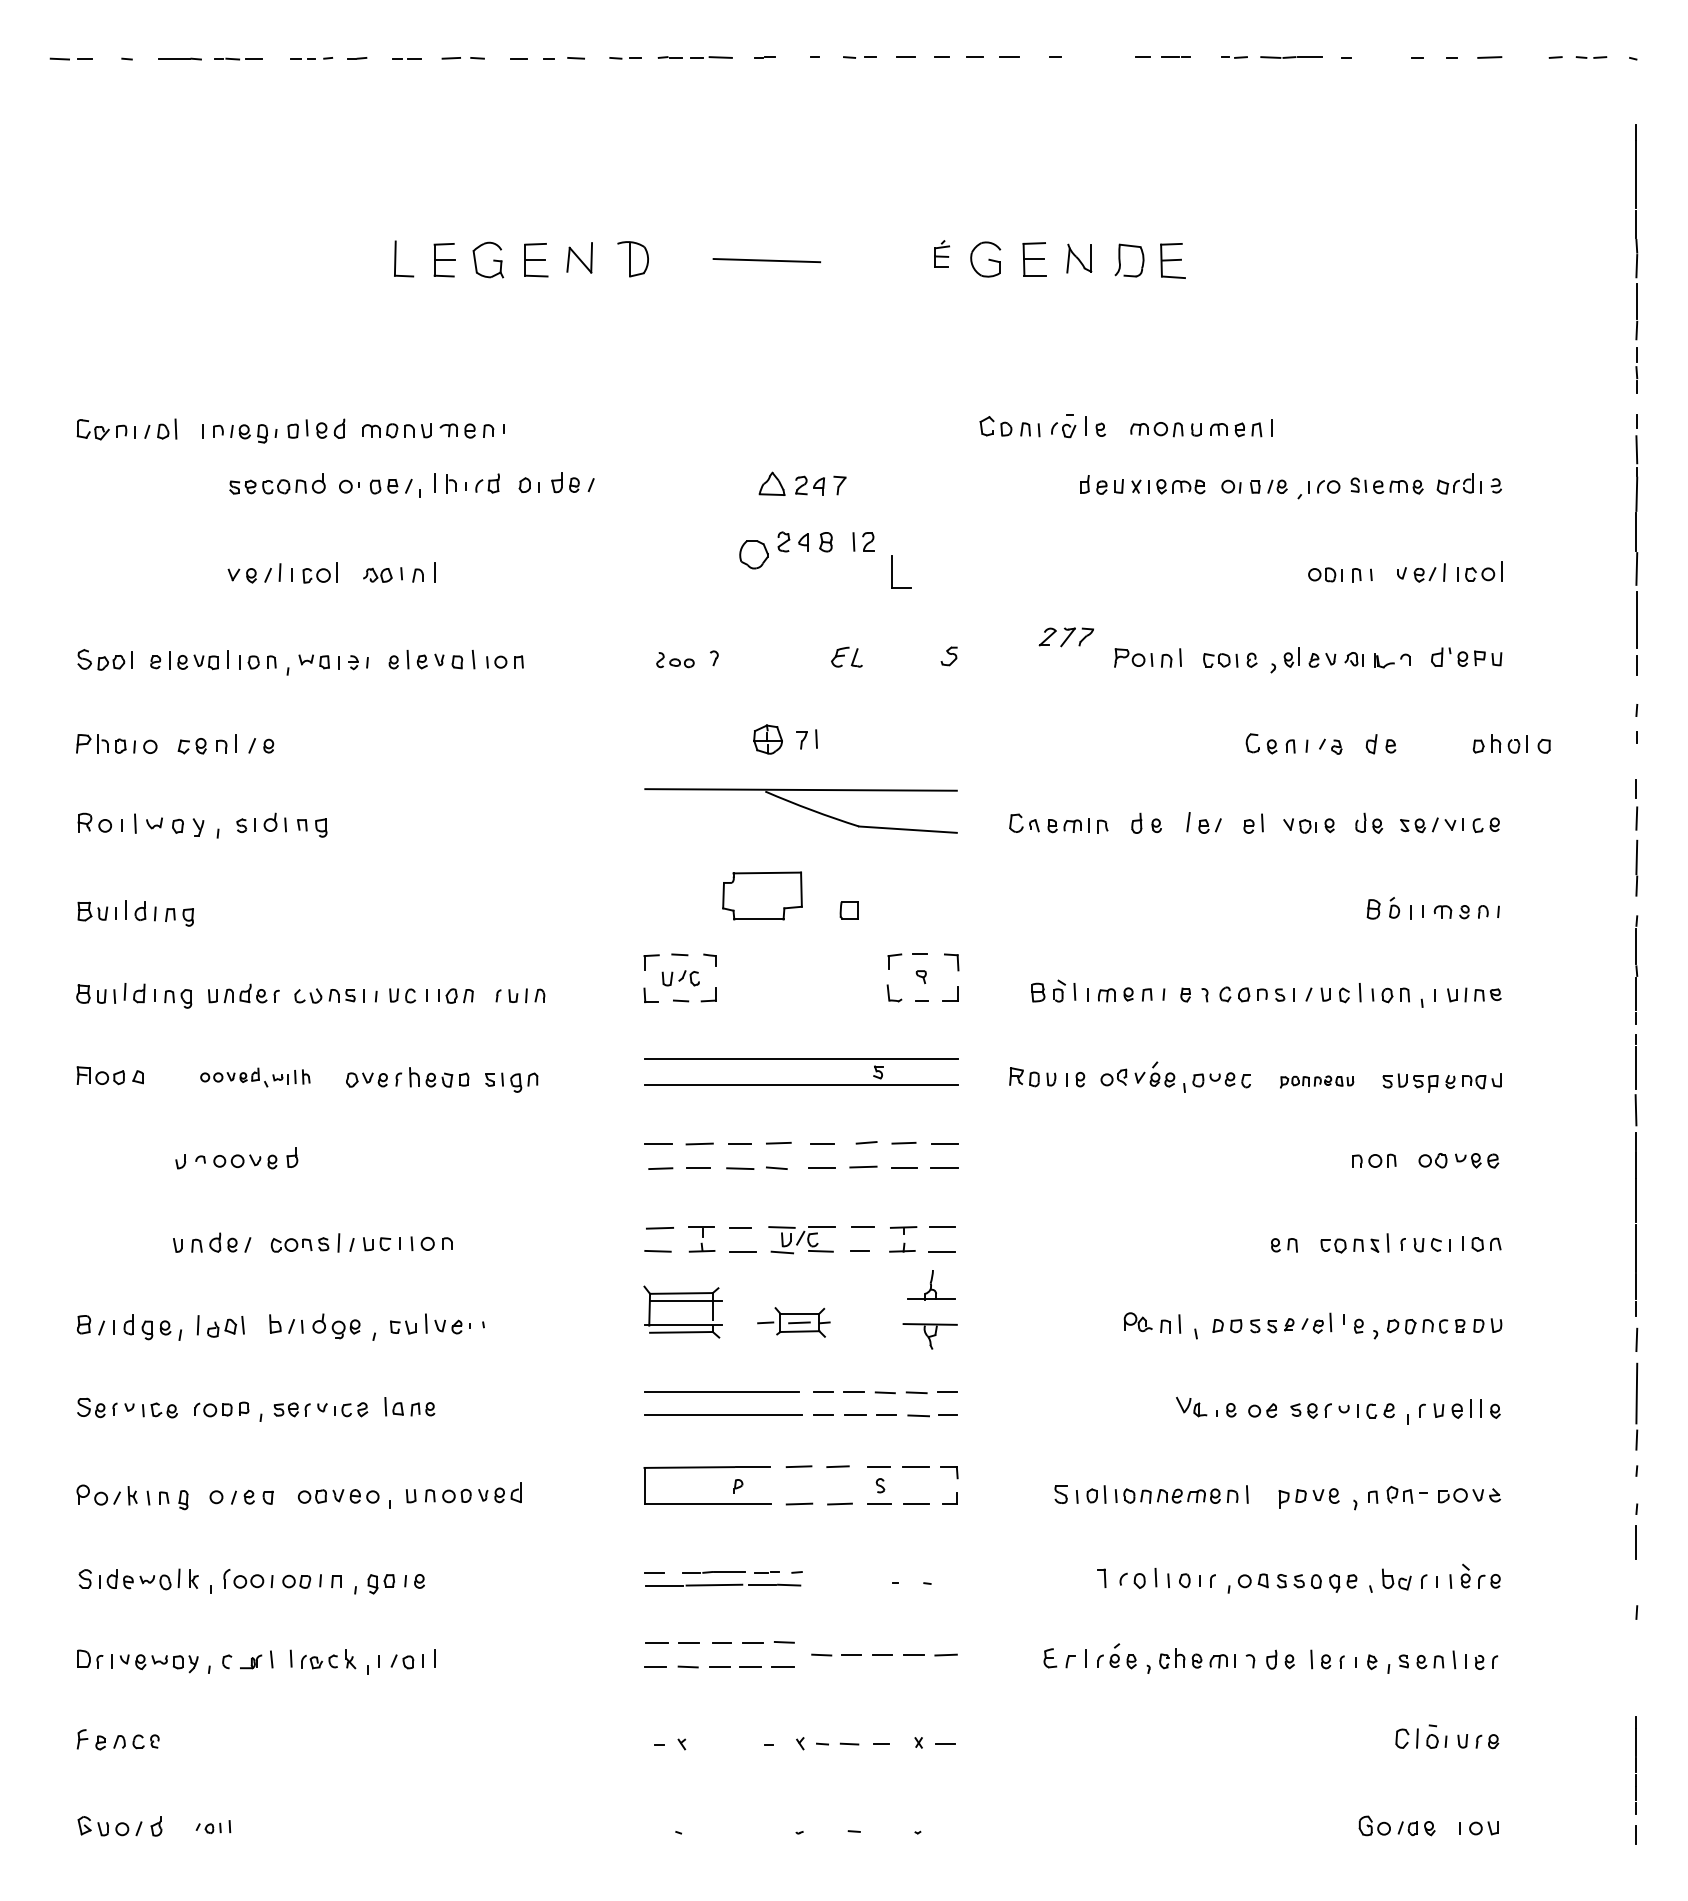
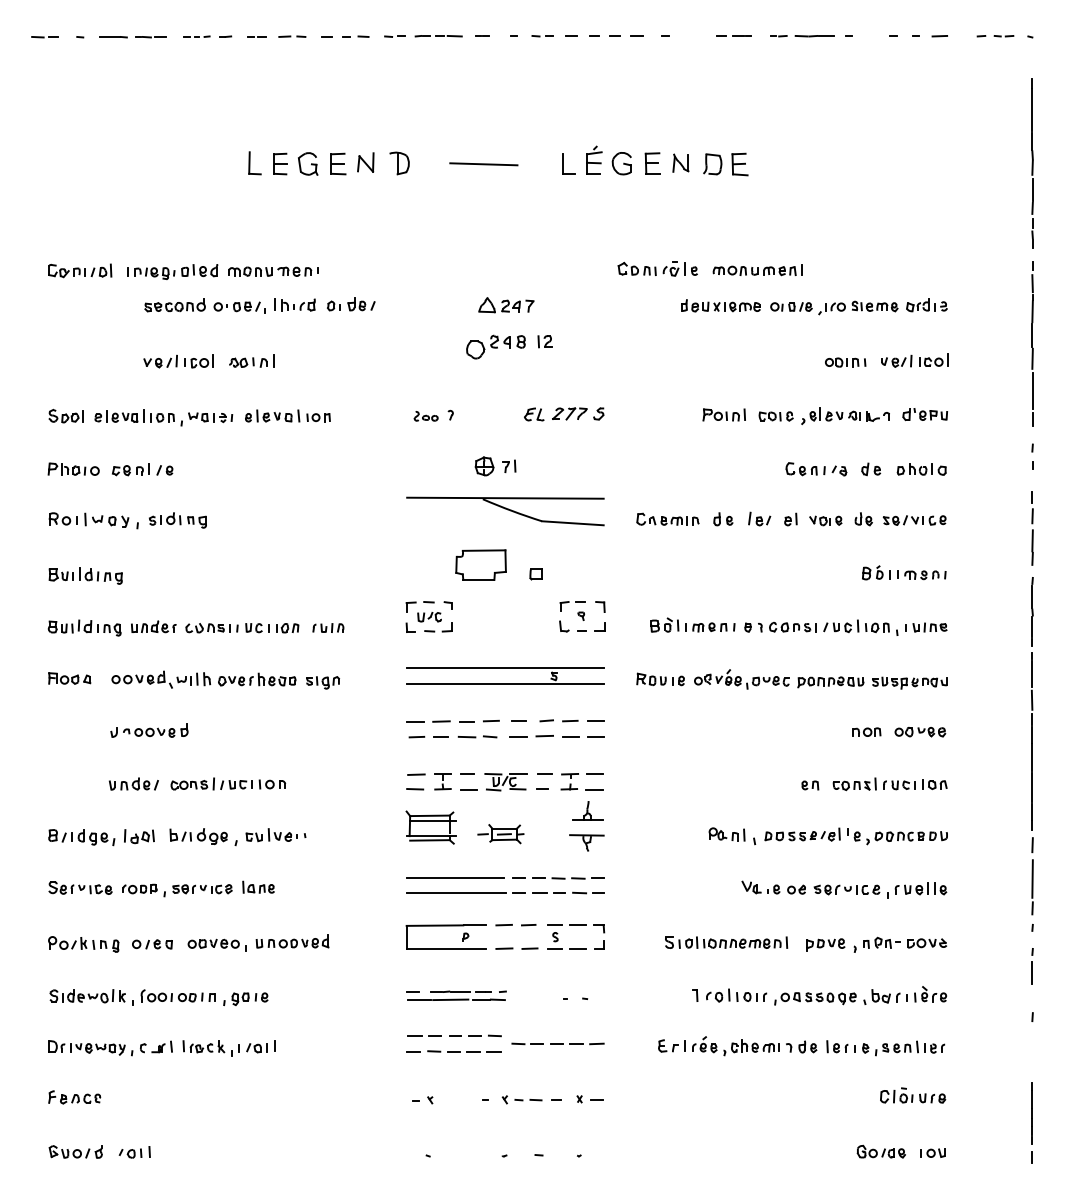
part: (942, 252) -> (594, 159), size x1.67
part: (901, 571) -> (568, 163), moved
part: (1065, 636) -> (569, 413), moved
part: (1511, 744) -> (921, 469), moved
part: (254, 1077) -> (160, 679), size x1.43
part: (1316, 1082) -> (830, 682), size x1.43
part: (213, 1827) -> (134, 1152), size x1.43

